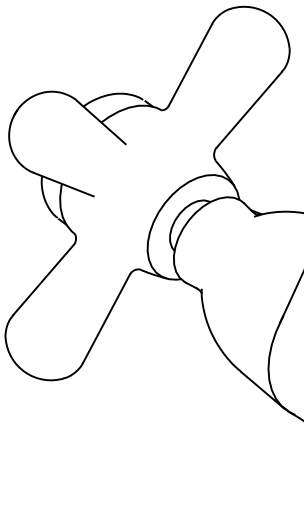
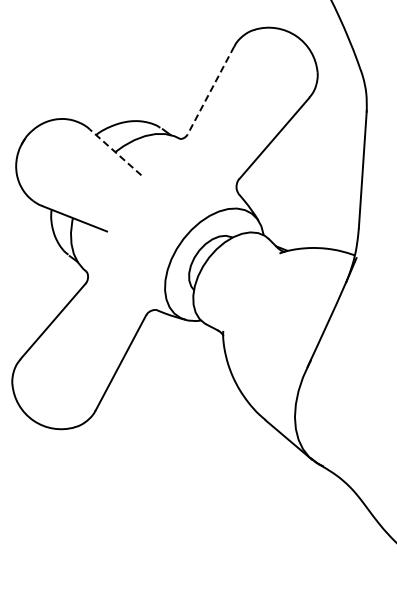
line: (189, 65) -> (210, 90), solid -> dashed
line: (101, 122) -> (115, 152), solid -> dashed

